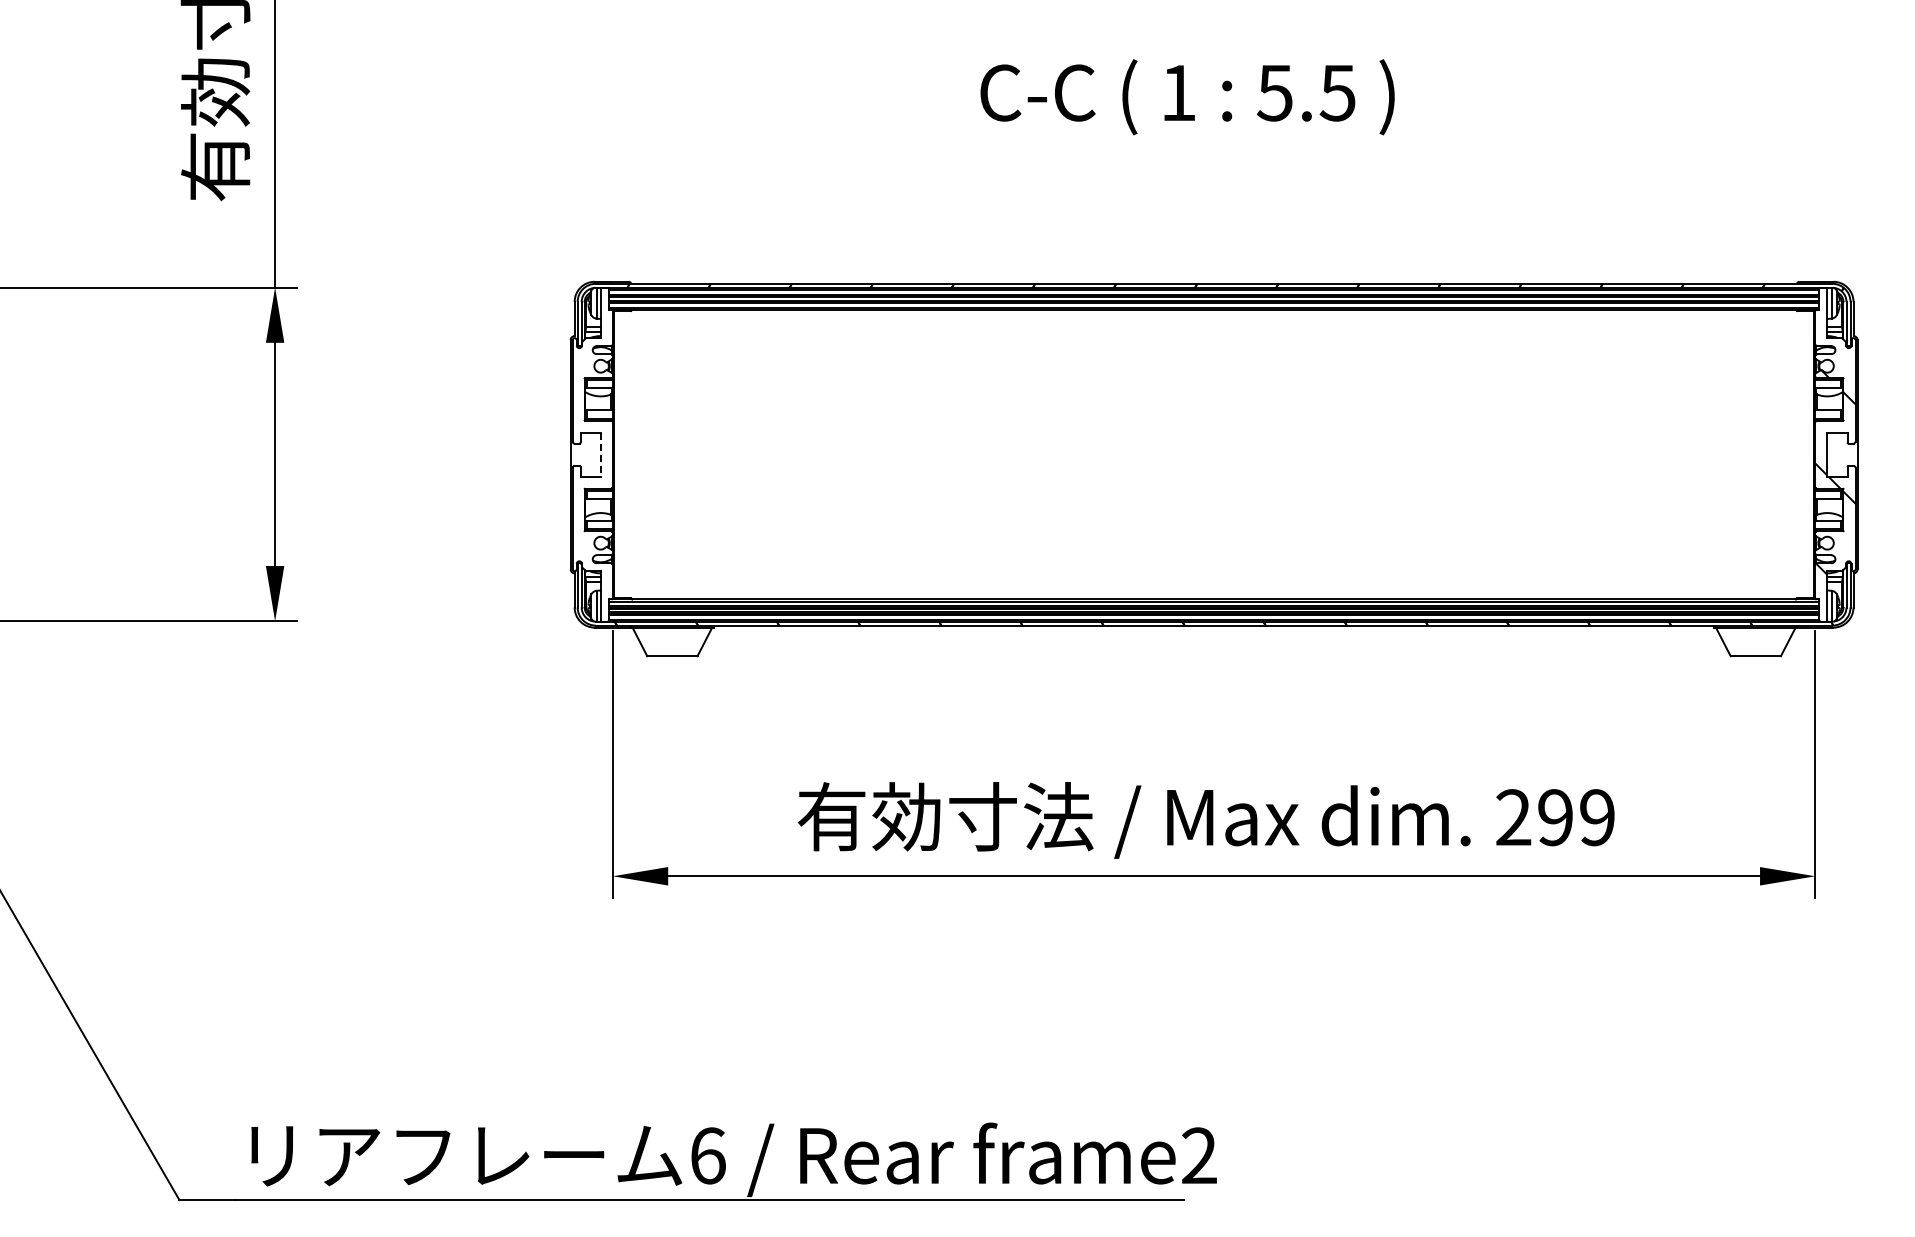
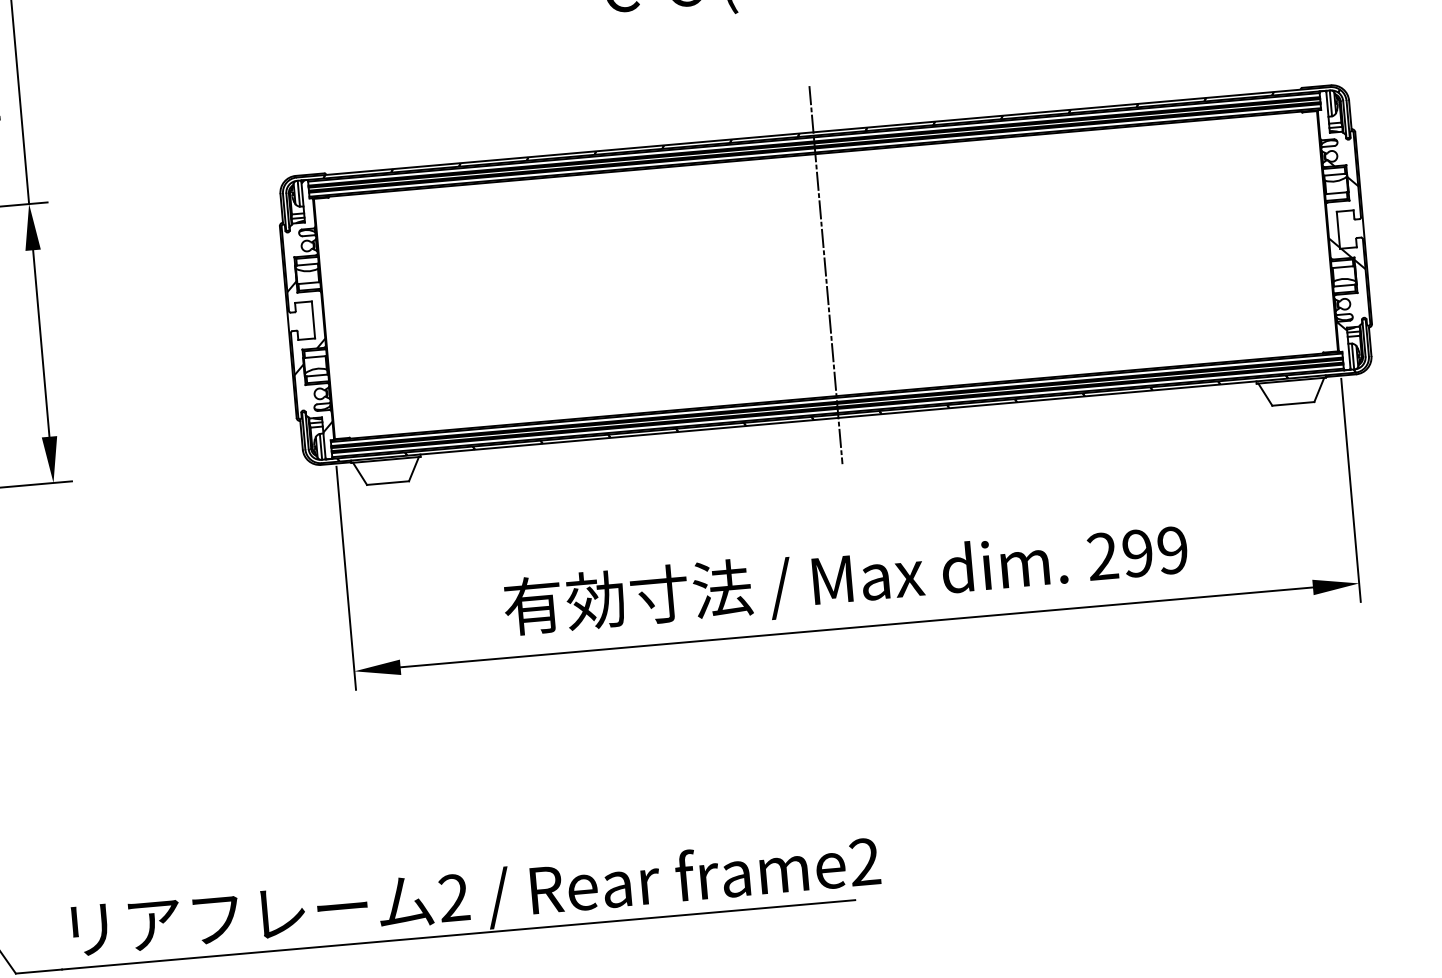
hatch: (592, 438) -> (305, 307), added
line: (1214, 454) -> (826, 274), added
line: (600, 455) -> (313, 320), dashed -> solid
text: (707, 1155) -> (453, 897), 6 -> 2

